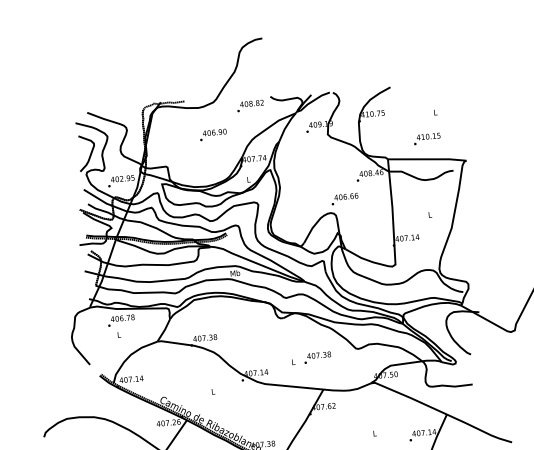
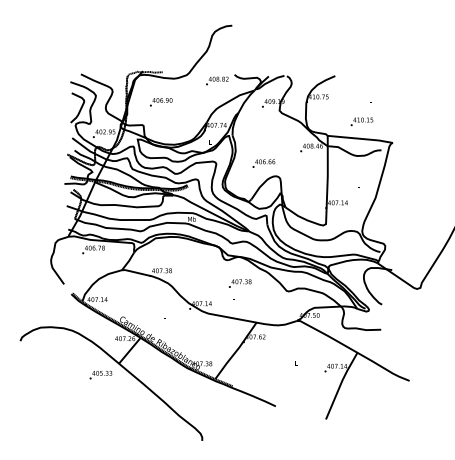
text: (212, 135) -> (160, 102), moved
text: (344, 198) -> (263, 163), moved
text: (318, 357) -> (240, 283), moved

